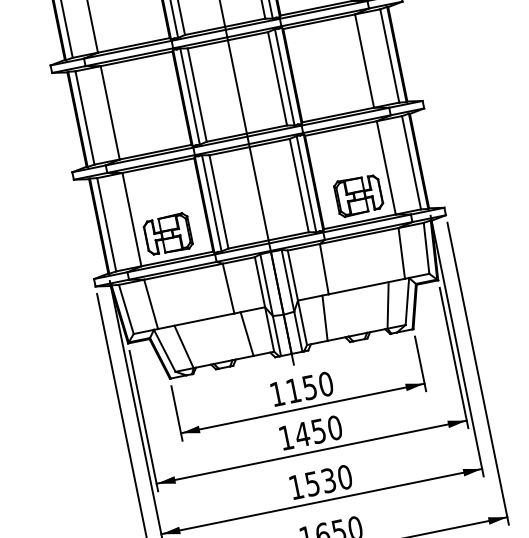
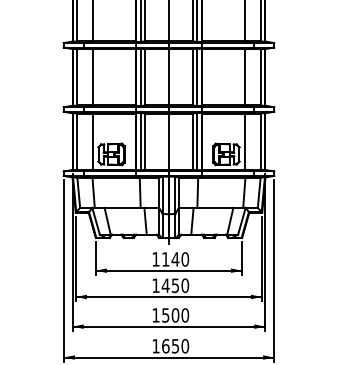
text: (309, 387) -> (175, 259), 1150 -> 1140
text: (328, 480) -> (175, 315), 1530 -> 1500

